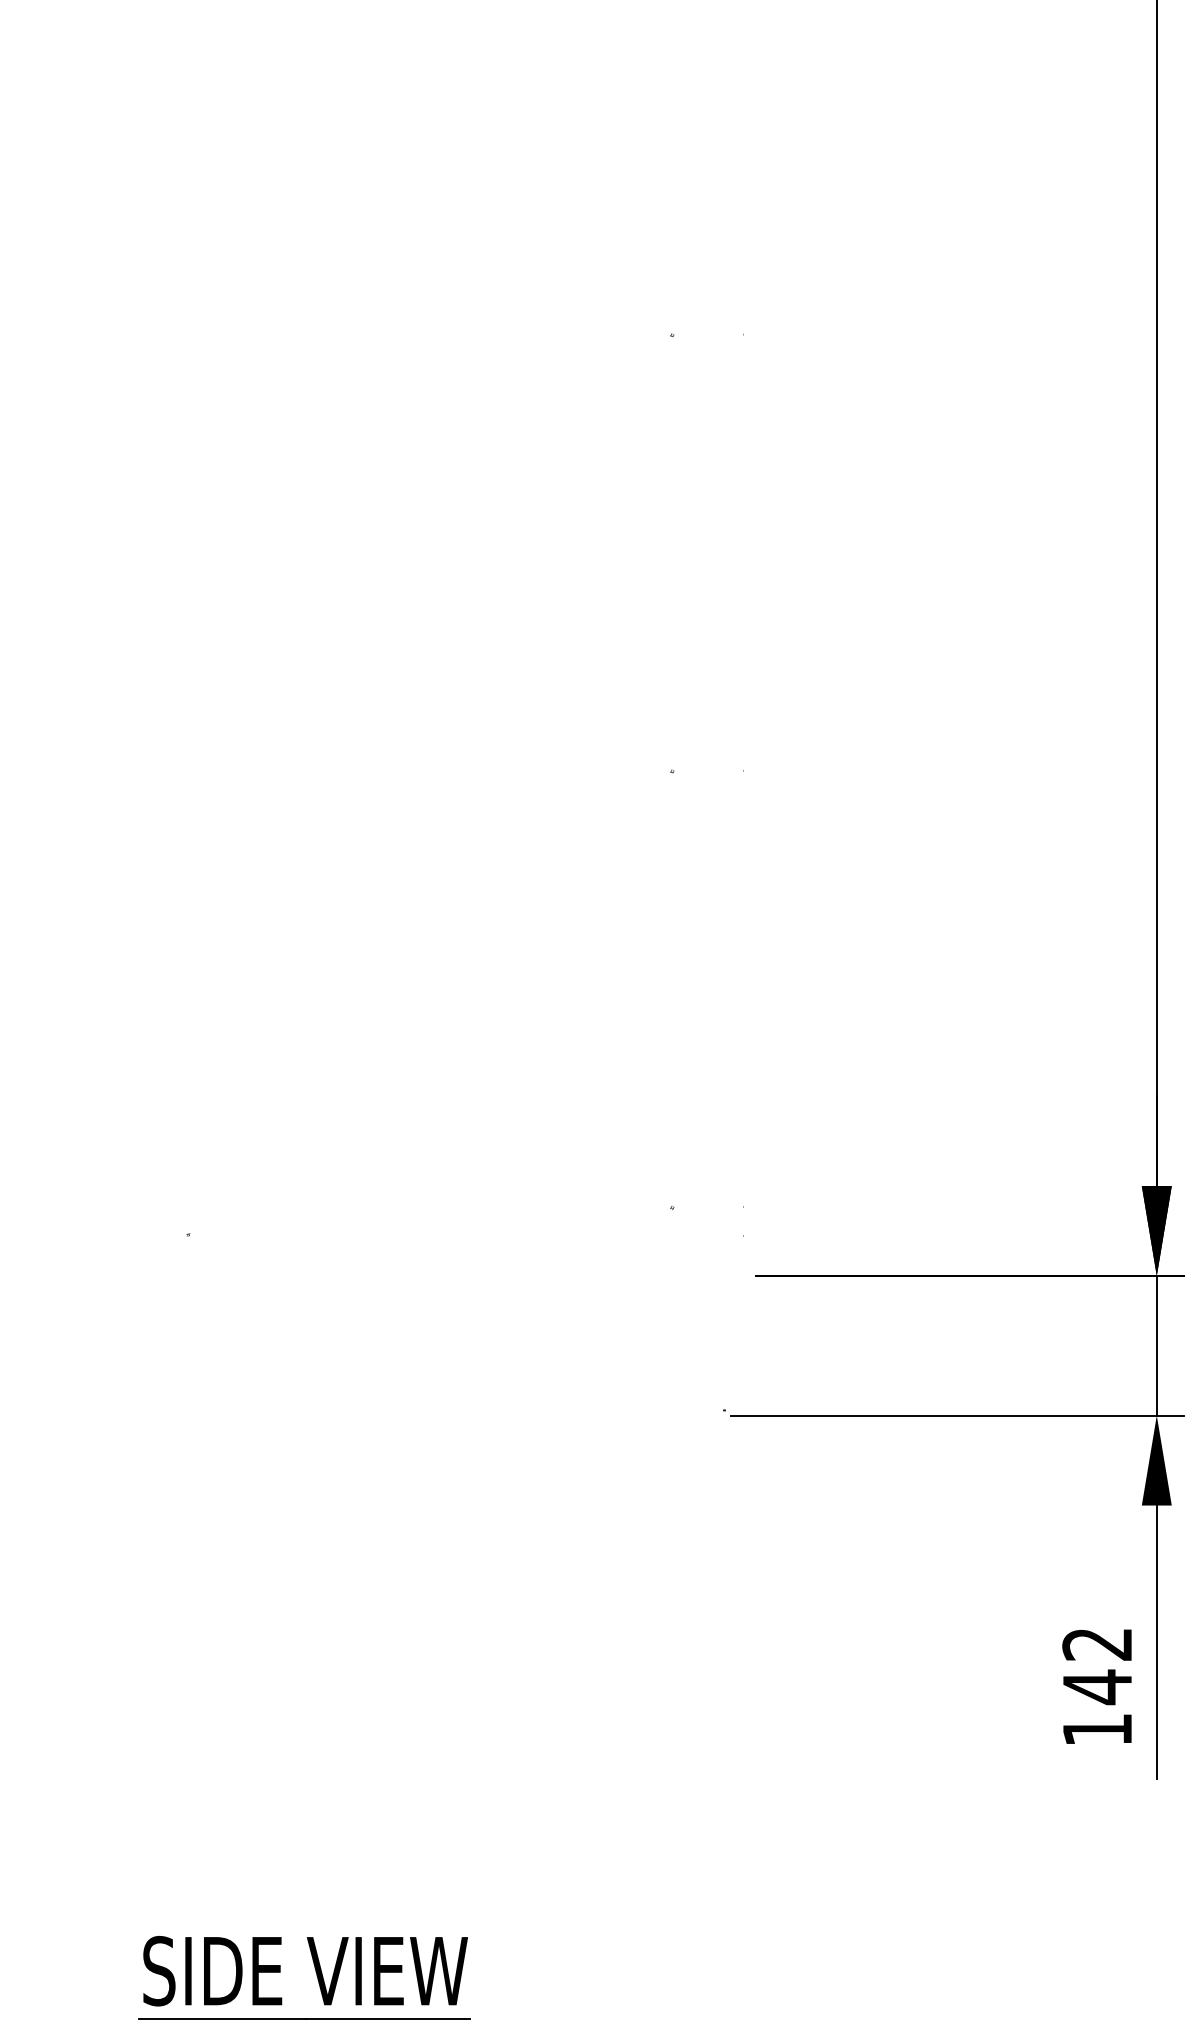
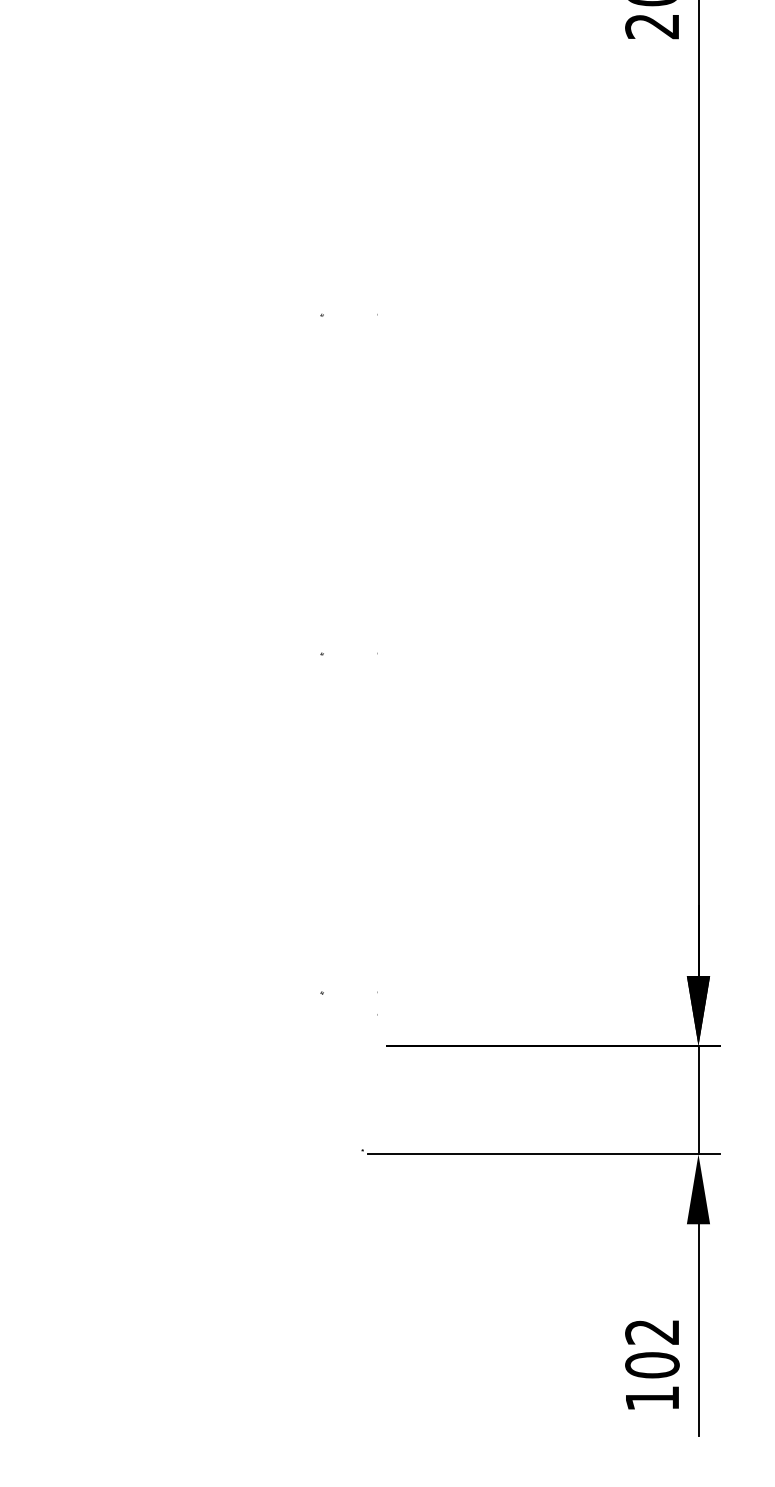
text: (1097, 1687) -> (652, 1365), 142 -> 102

